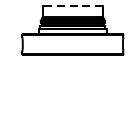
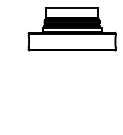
line: (72, 6) -> (71, 8), dashed -> solid

